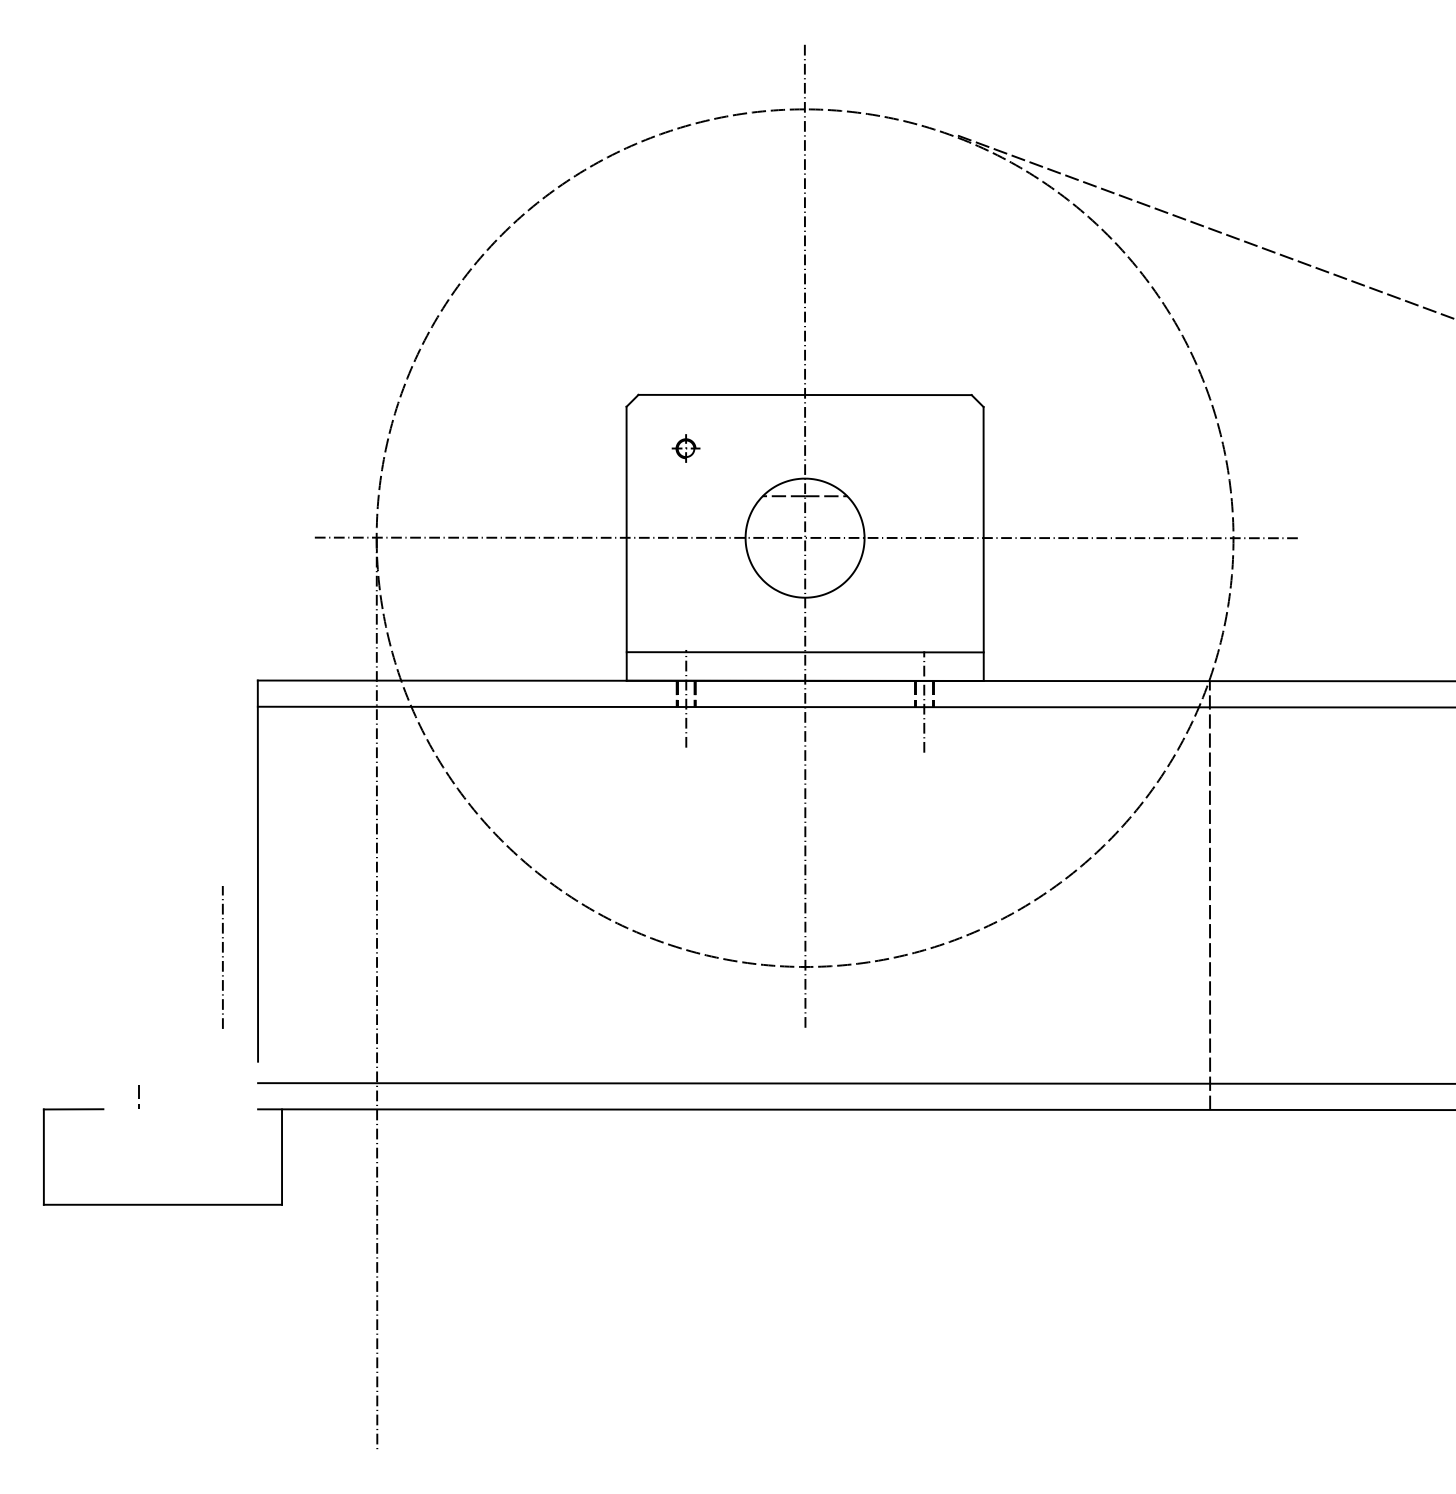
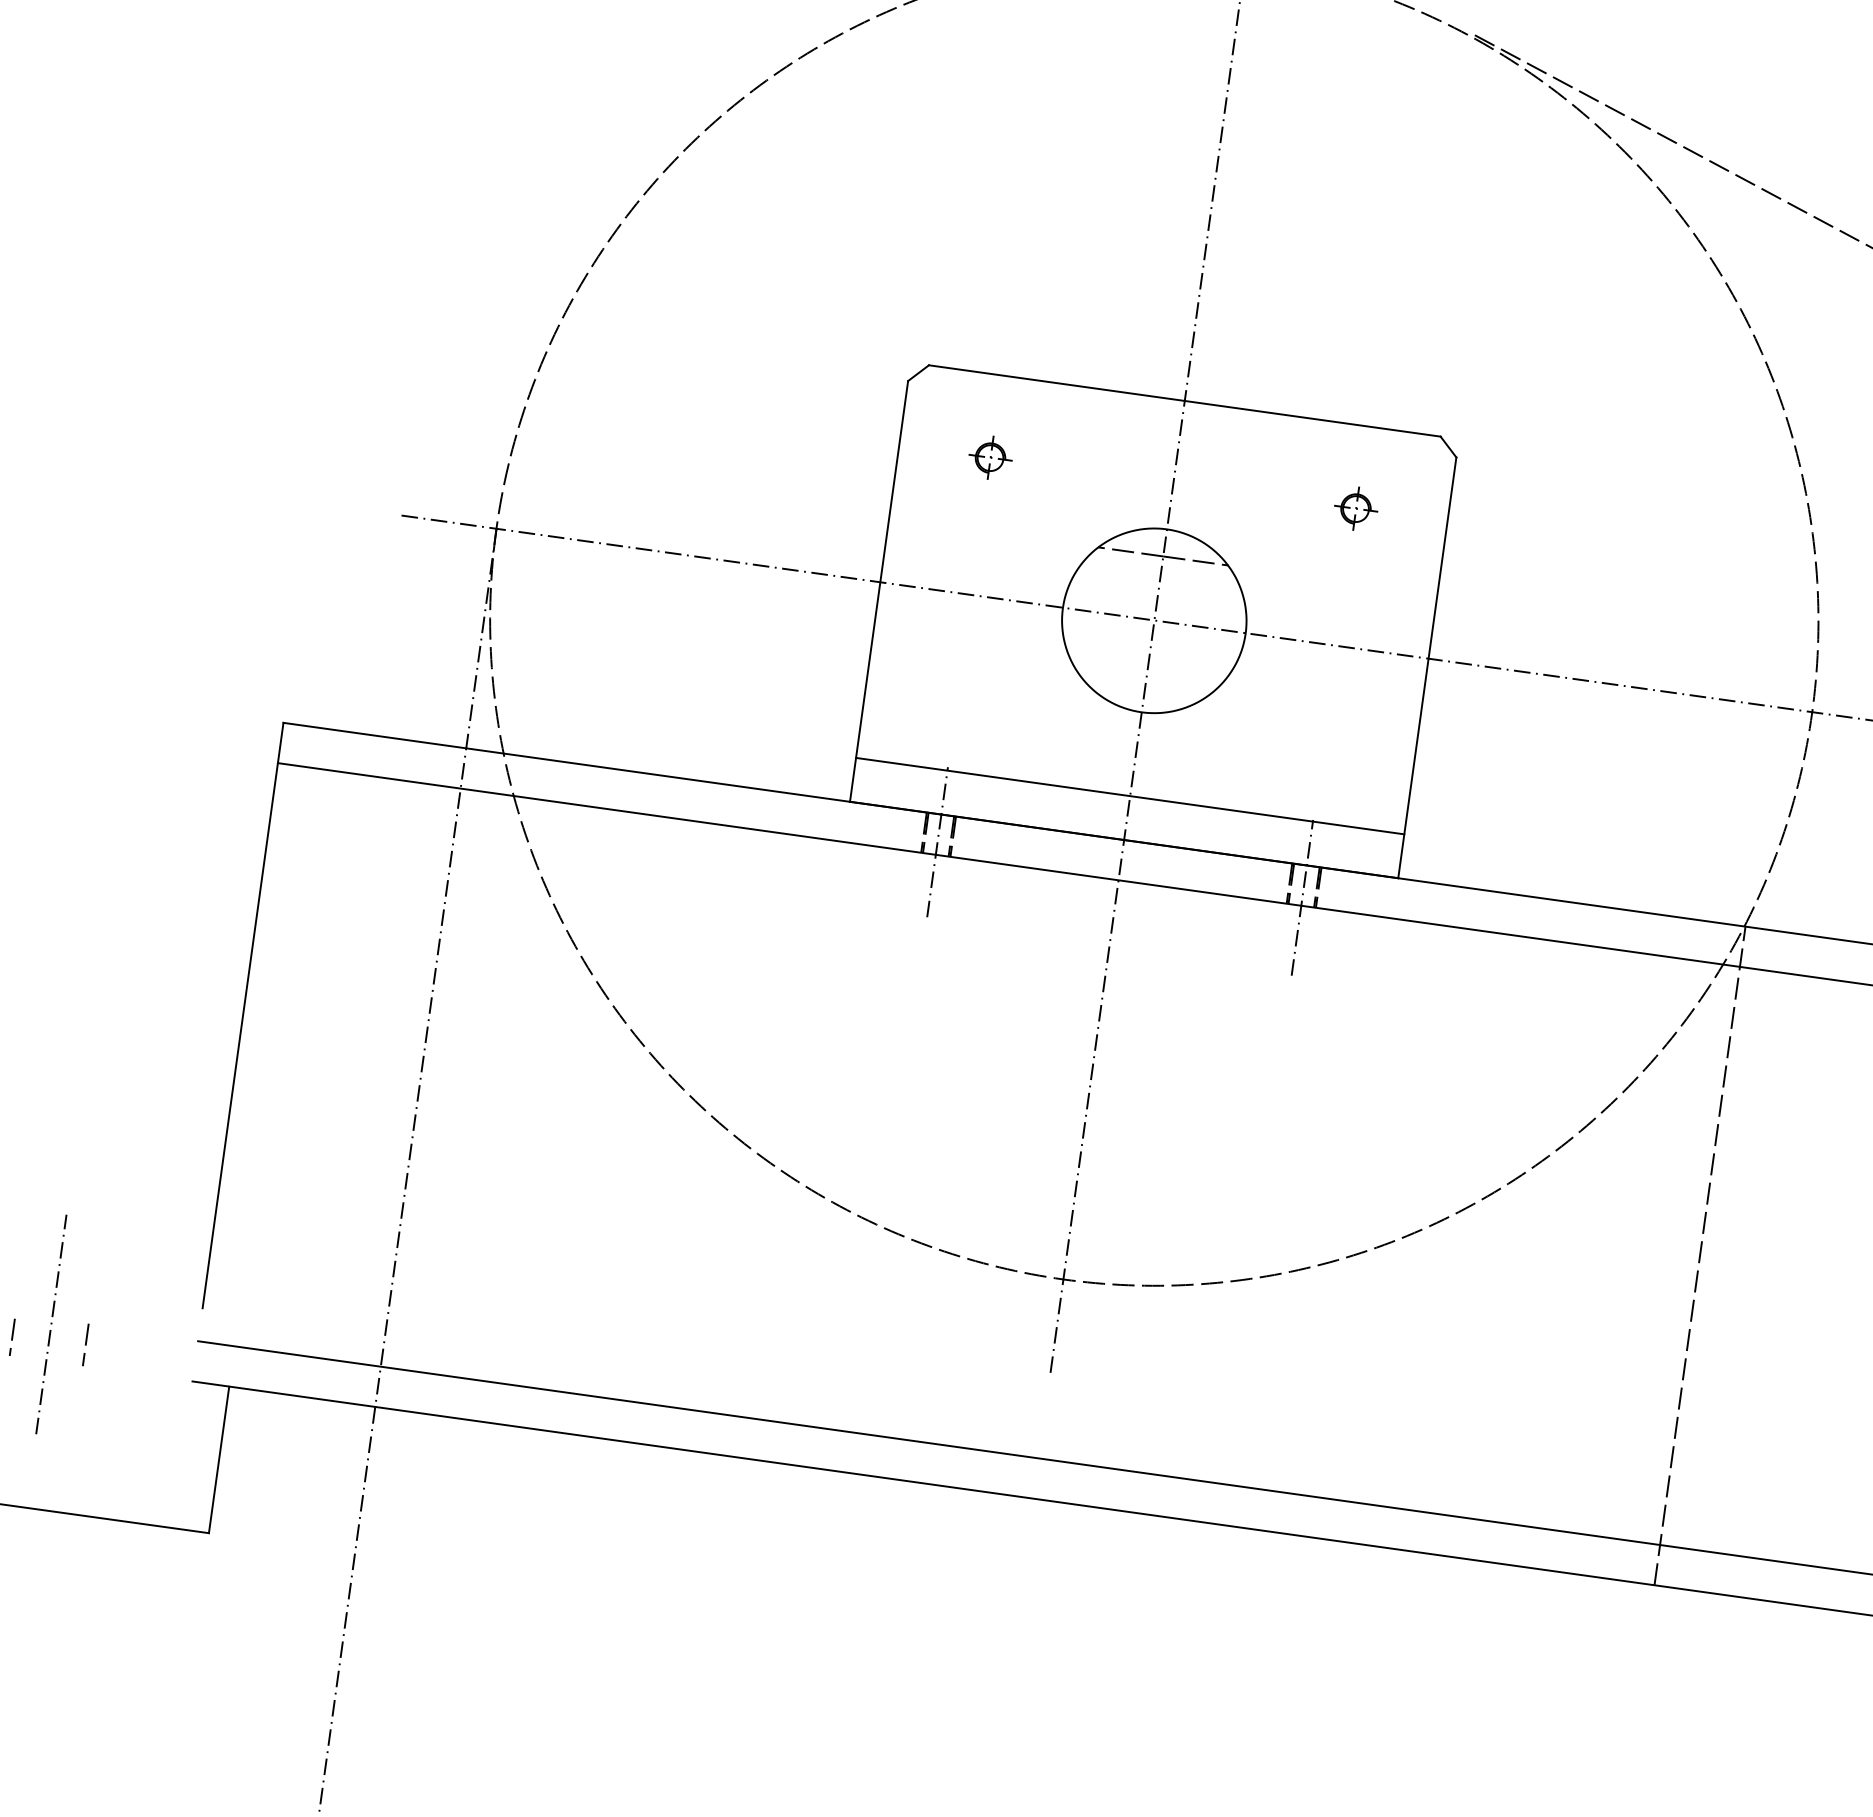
part: (923, 448) -> (1355, 508), added
line: (222, 957) -> (50, 1324), moved
line: (186, 1095) -> (85, 1344), added

